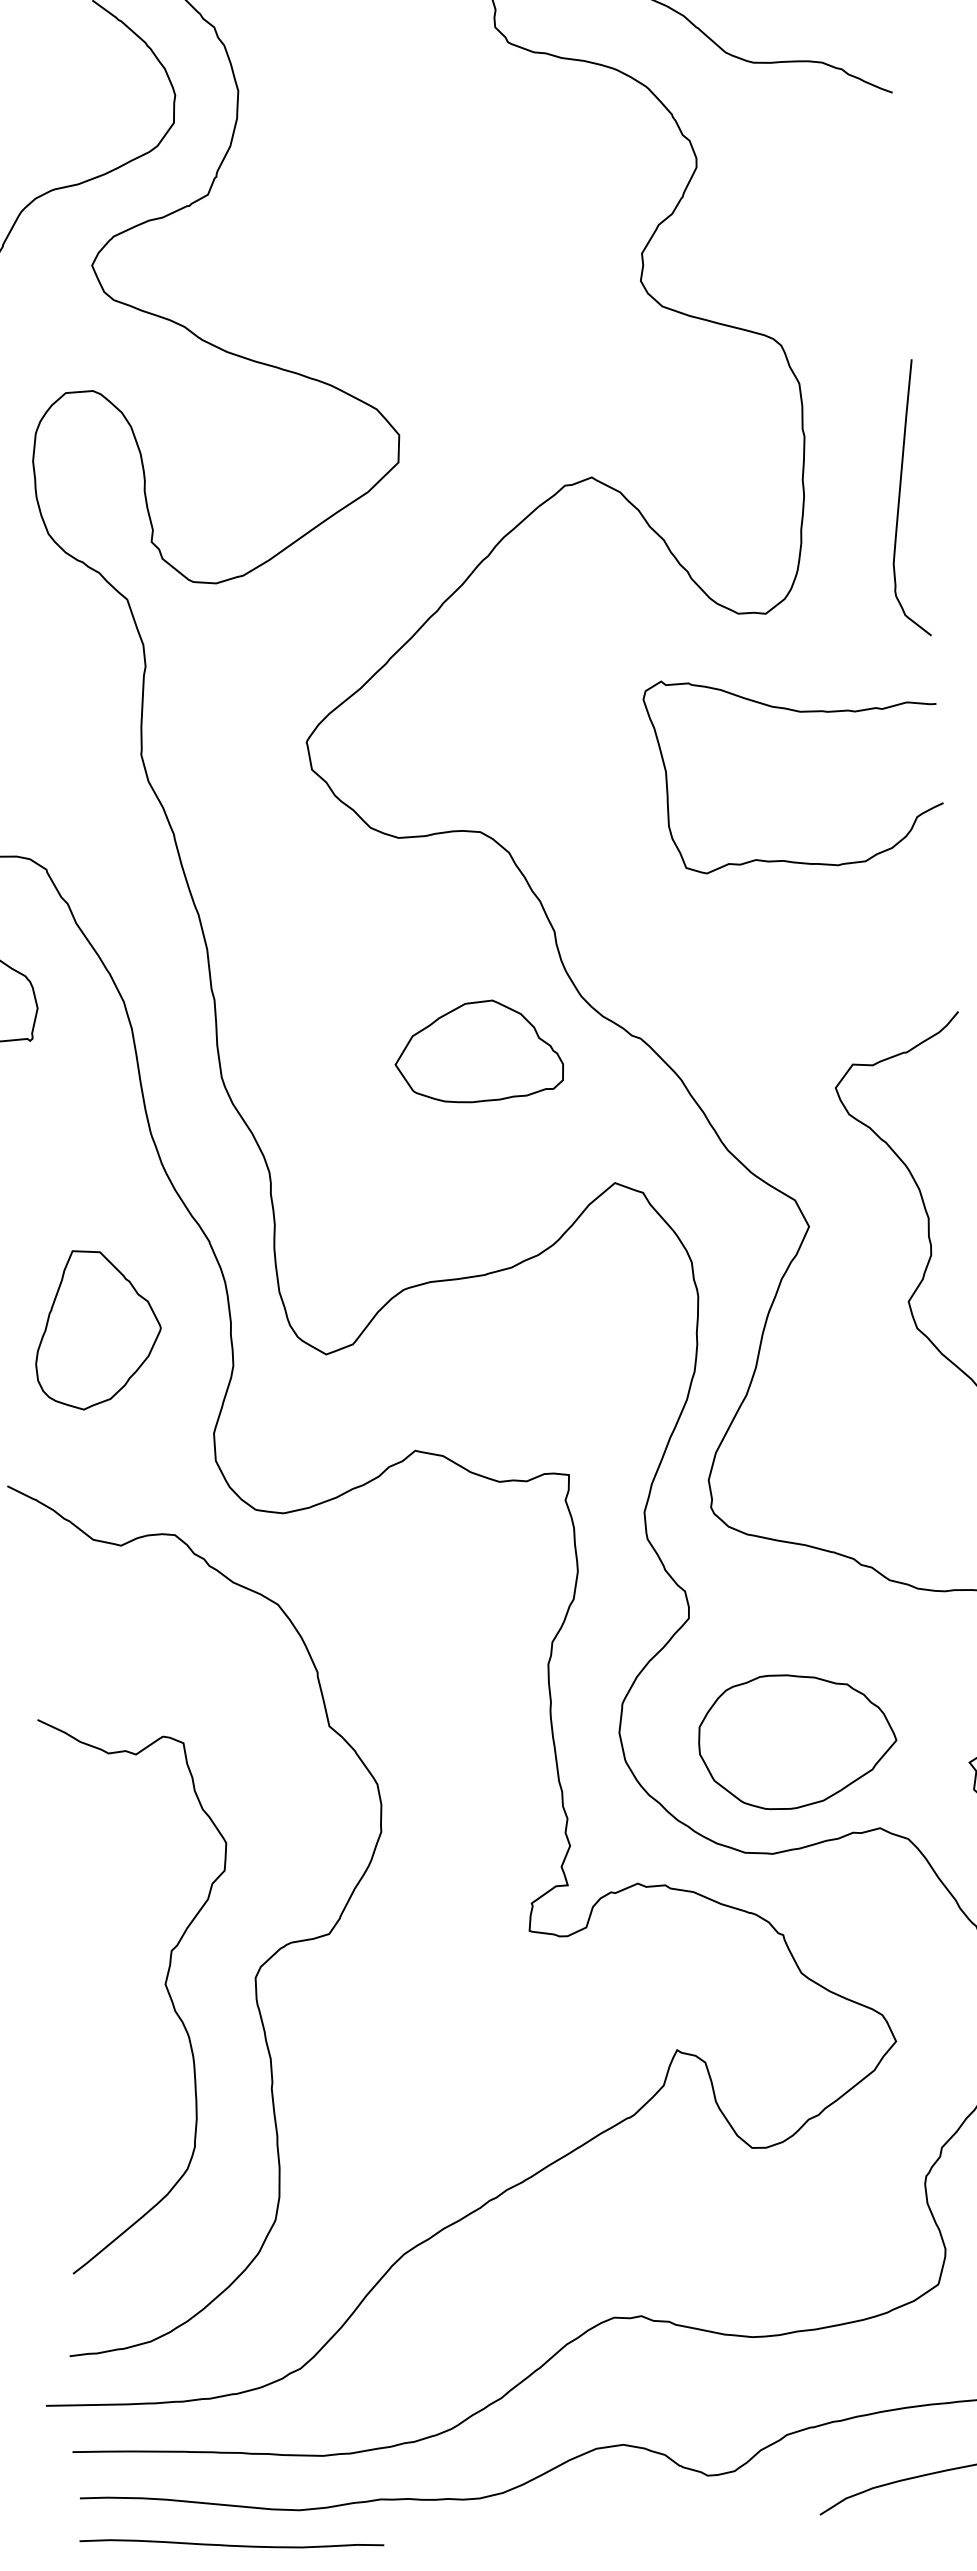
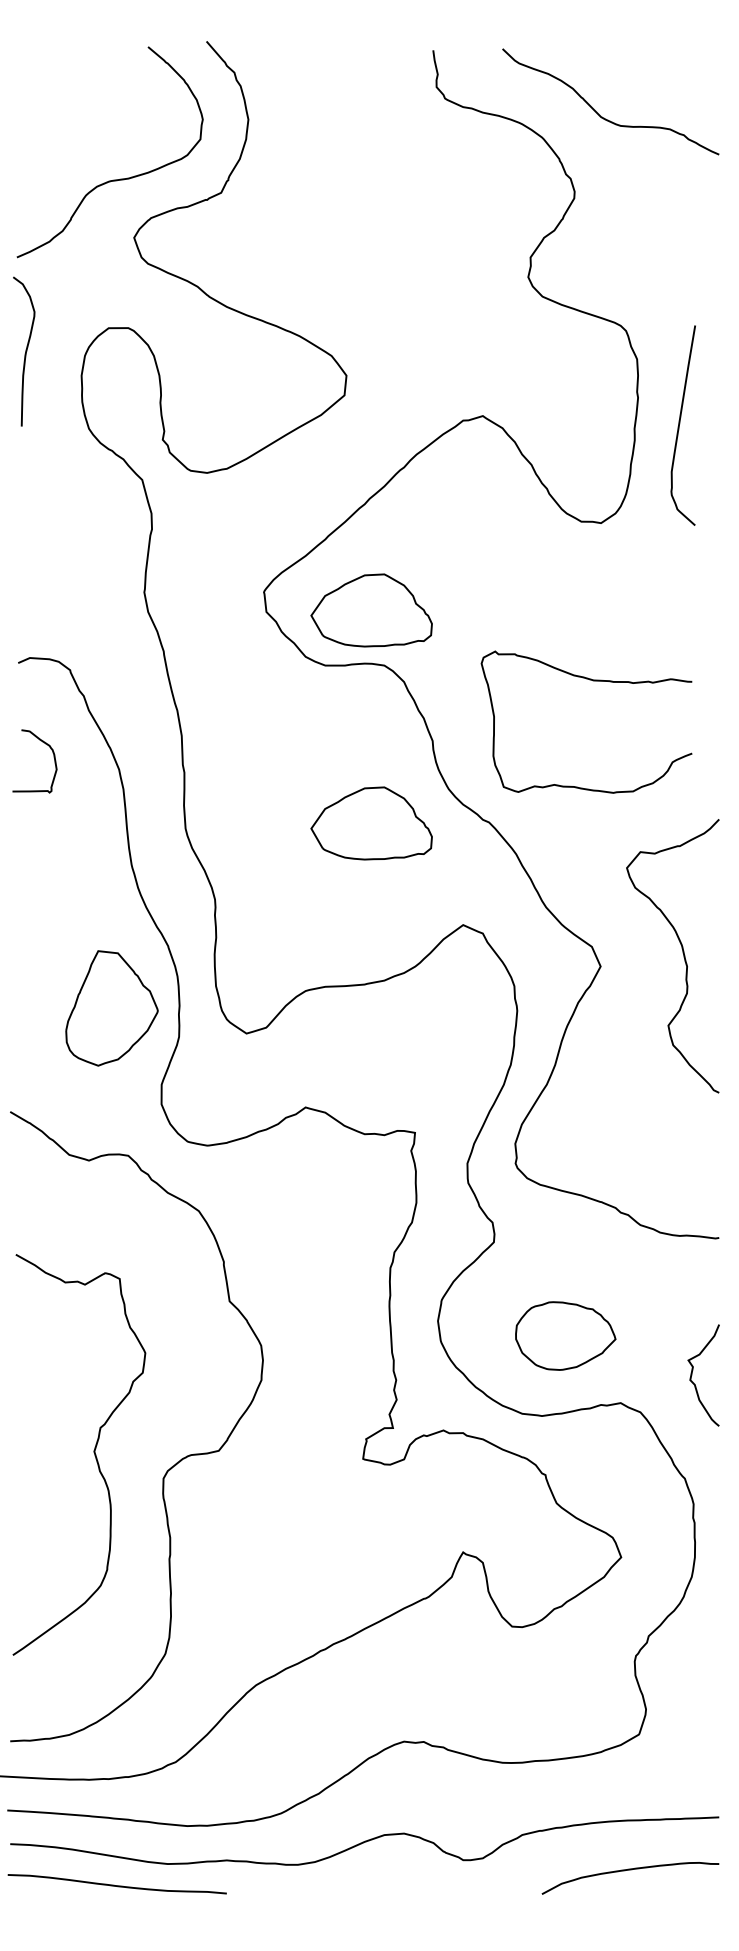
curve: (901, 496) -> (680, 423), moved
curve: (799, 713) -> (593, 681), moved
part: (457, 757) -> (371, 610), added
part: (96, 1329) -> (111, 1008), moved
part: (797, 1740) -> (565, 1335), size x0.7
curve: (164, 1985) -> (93, 1452), moved

